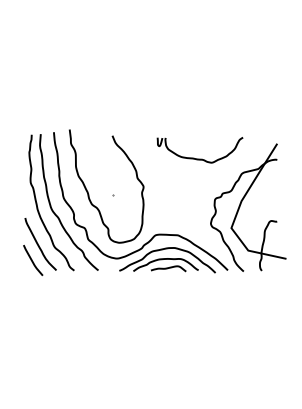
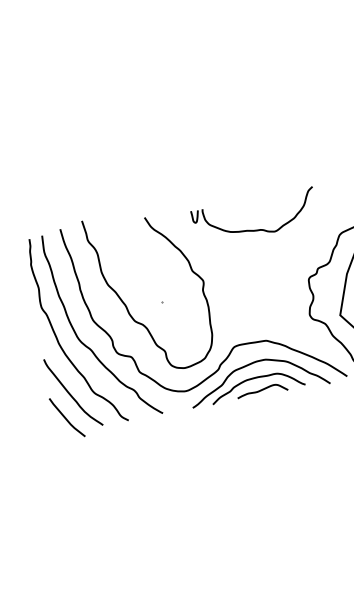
part: (199, 158) -> (256, 228), moved

